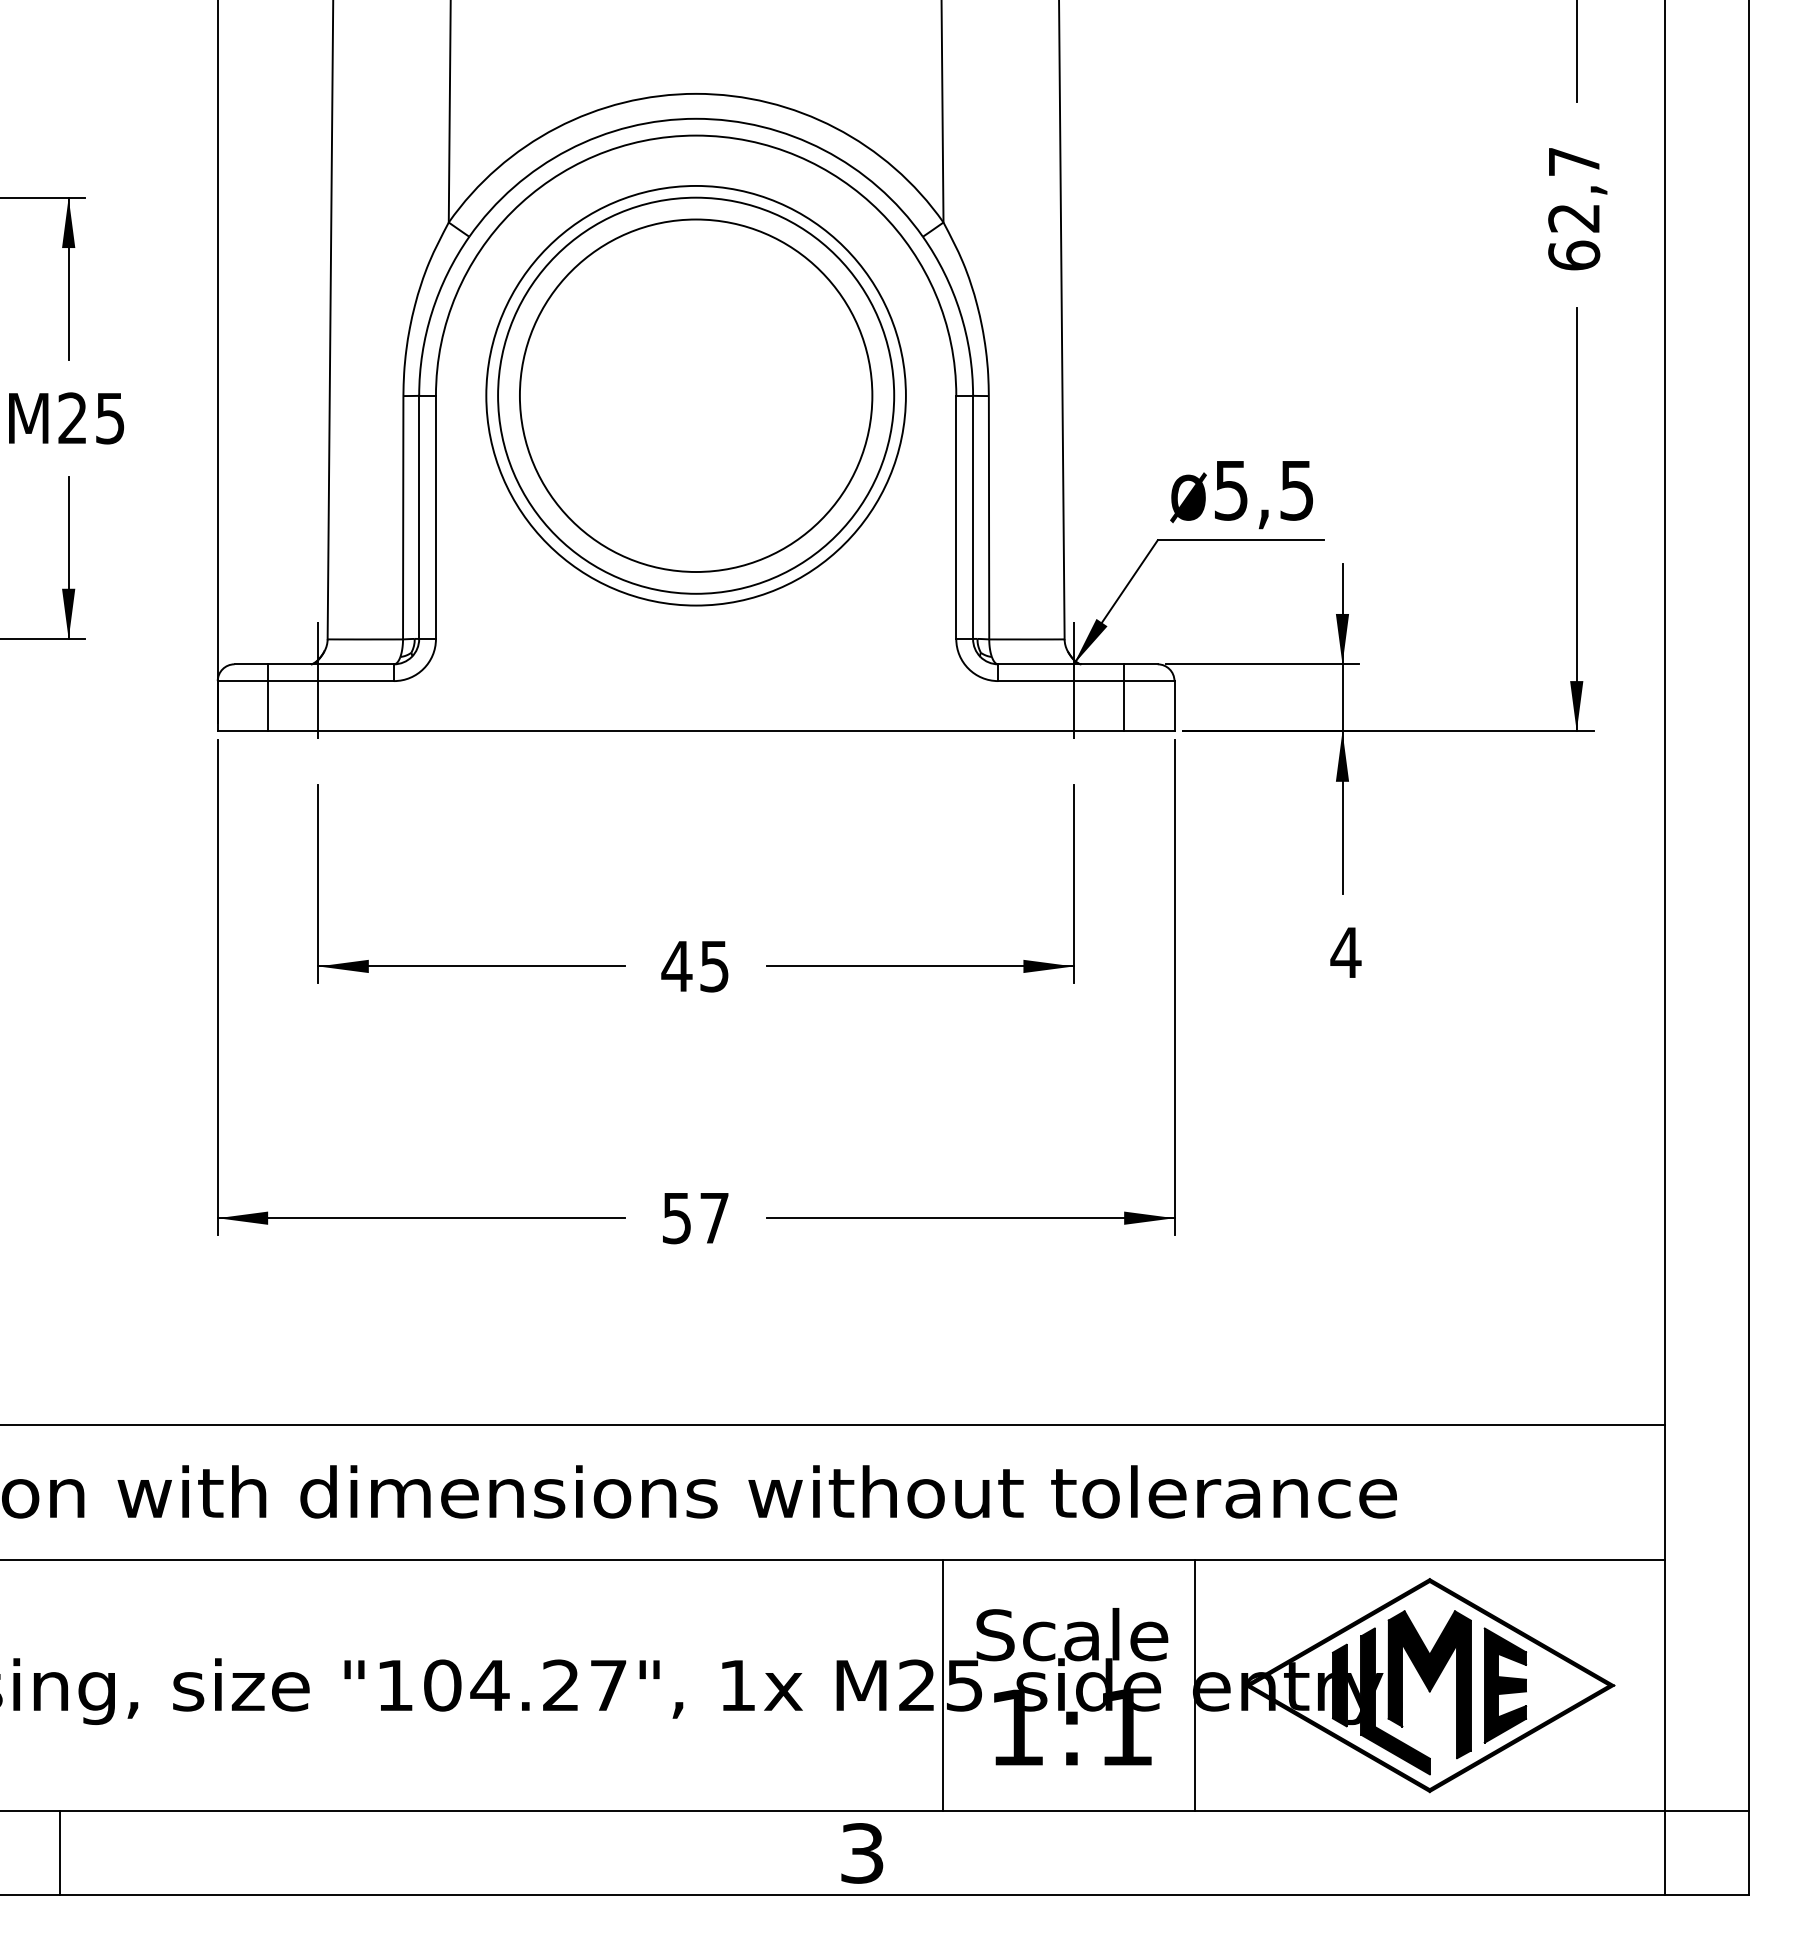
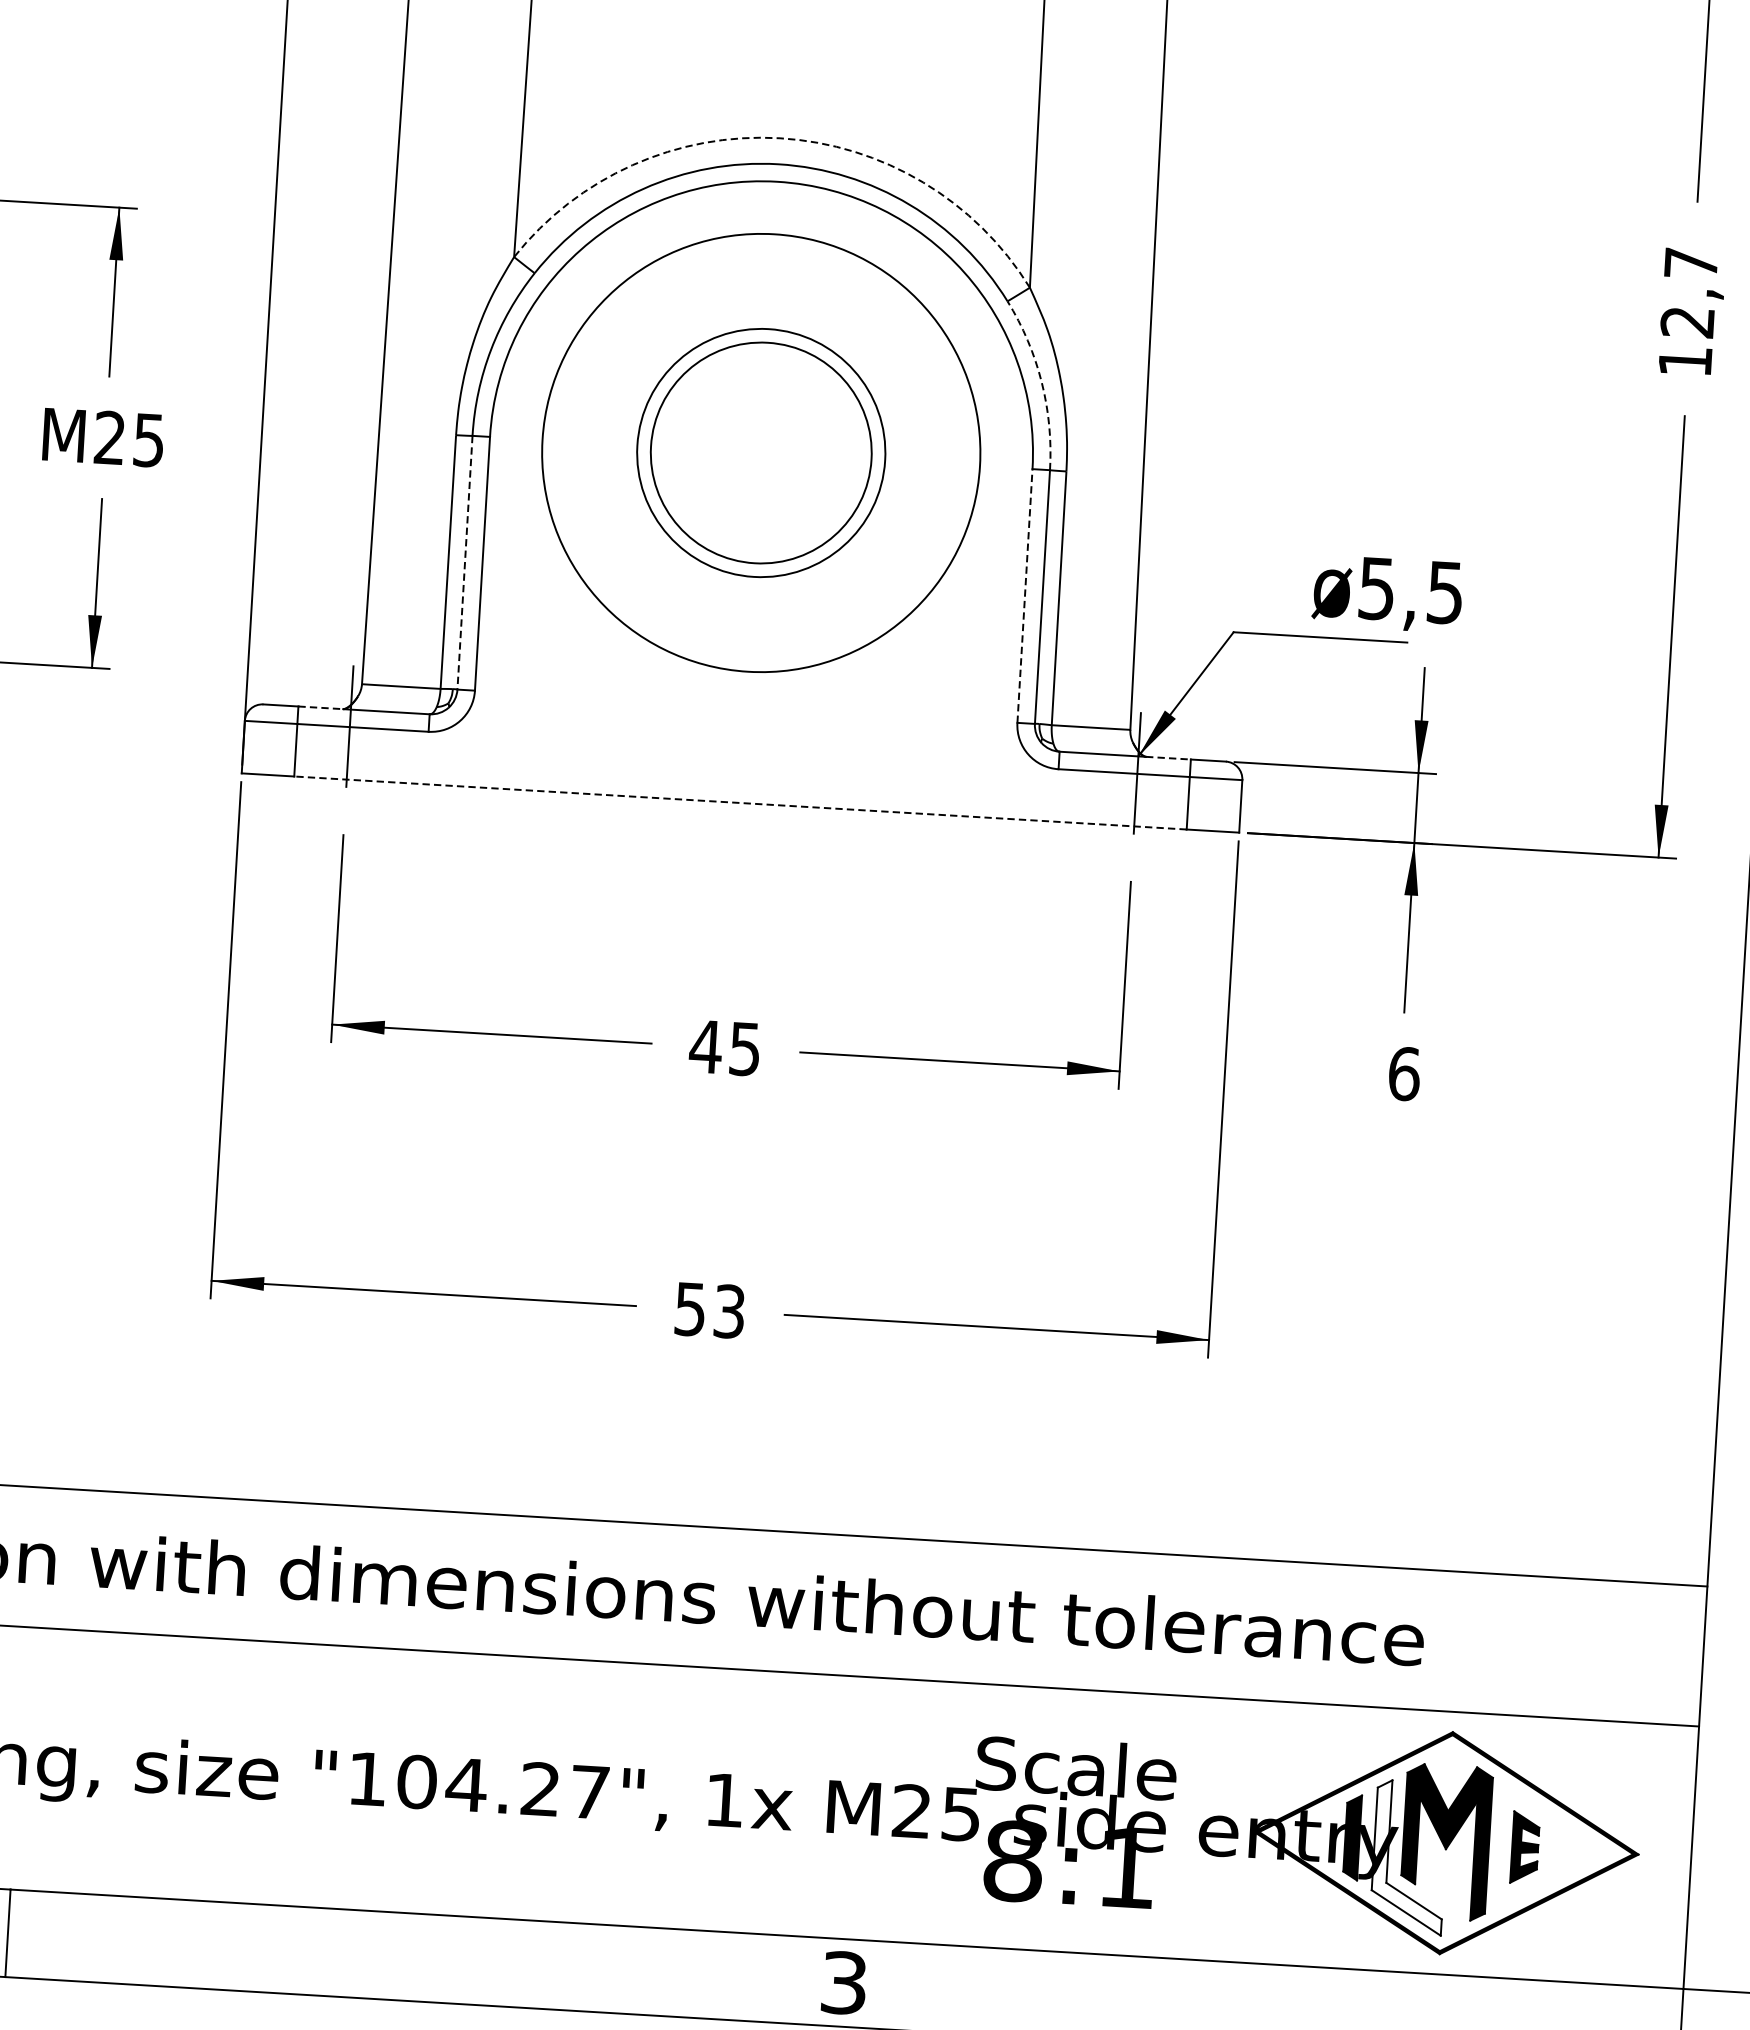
arc: (696, 93) -> (780, 137), solid -> dashed
text: (1574, 255) -> (1685, 361), 62,7 -> 12,7
arc: (960, 312) -> (1042, 382), solid -> dashed
circle: (695, 395) -> (760, 452), size x0.6
circle: (696, 395) -> (761, 452), size x0.6
text: (1241, 495) -> (1387, 594), moved
line: (419, 517) -> (465, 562), solid -> dashed
line: (956, 517) -> (1025, 596), solid -> dashed
line: (290, 664) -> (321, 708), solid -> dashed
line: (1103, 664) -> (1169, 758), solid -> dashed
line: (695, 731) -> (739, 803), solid -> dashed
text: (1345, 952) -> (1403, 1073), 4 -> 6
text: (714, 1218) -> (729, 1311), 57 -> 53
line: (943, 1685) -> (939, 1812), removed
line: (1194, 1685) -> (1200, 1828), removed
part: (1505, 1685) -> (1525, 1847), size x0.6
fill: (1395, 1701) -> (1409, 1857), removed
text: (1017, 1727) -> (1013, 1861), 1:1 -> 8:1

